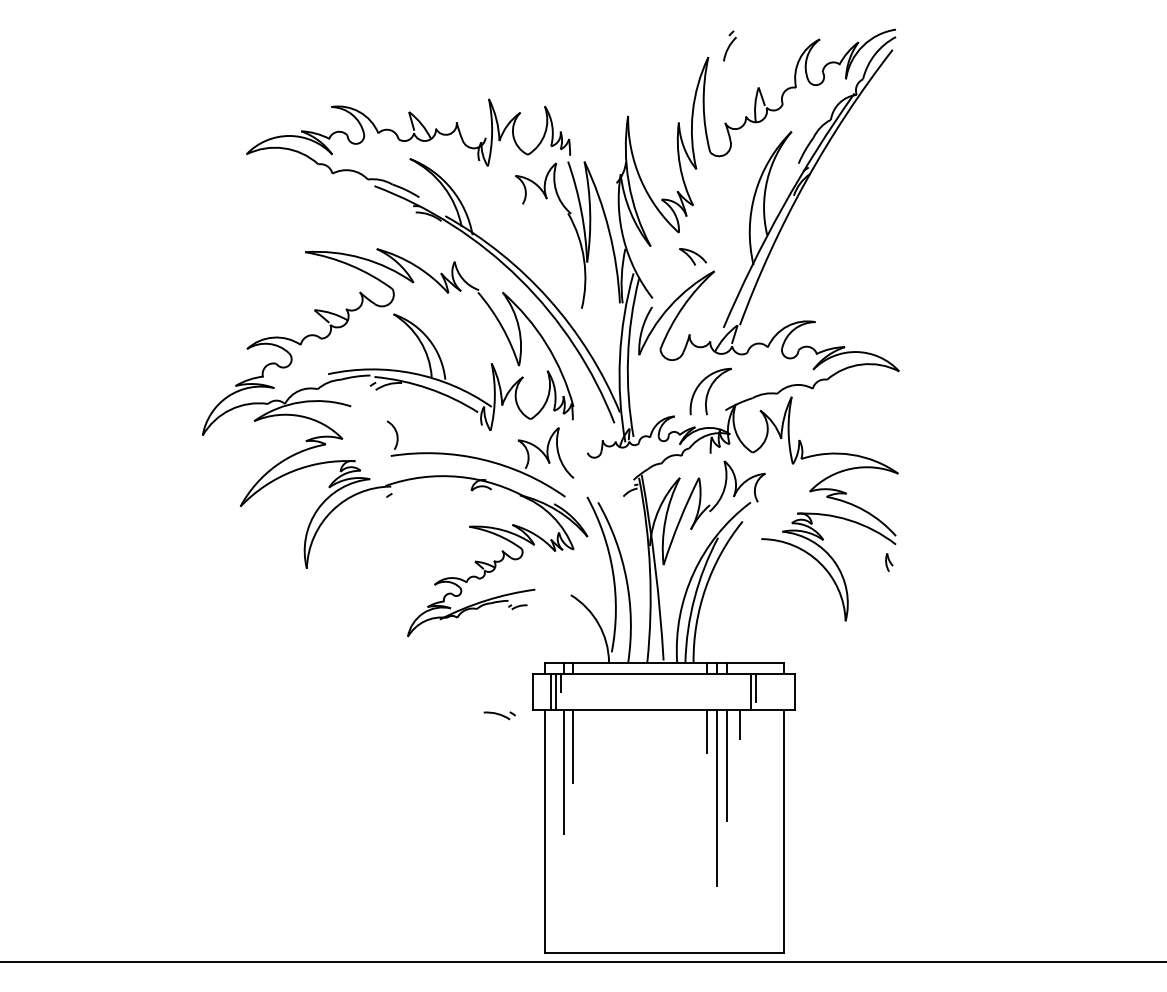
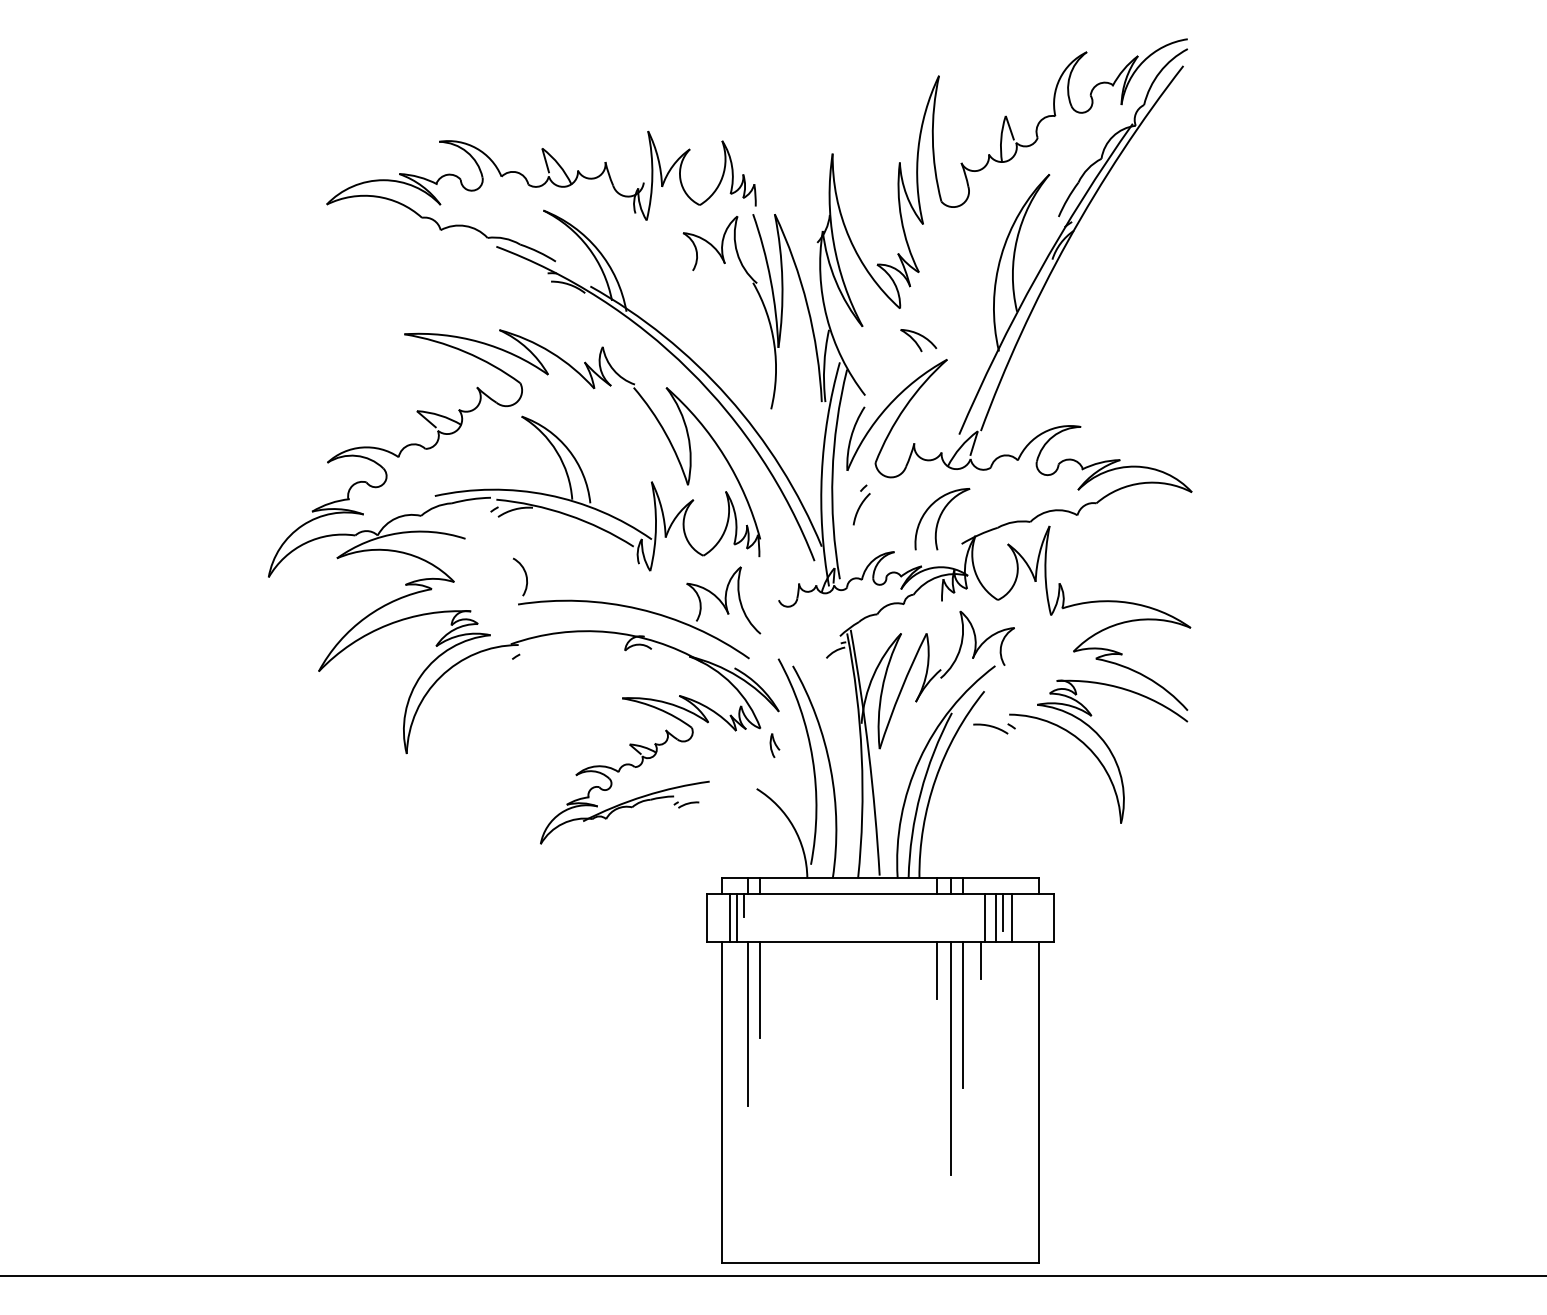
part: (729, 45) -> (861, 504), moved
part: (888, 562) -> (774, 745), moved
line: (742, 692) -> (984, 917), added
line: (763, 692) -> (1011, 917), added
part: (499, 715) -> (994, 728), moved

